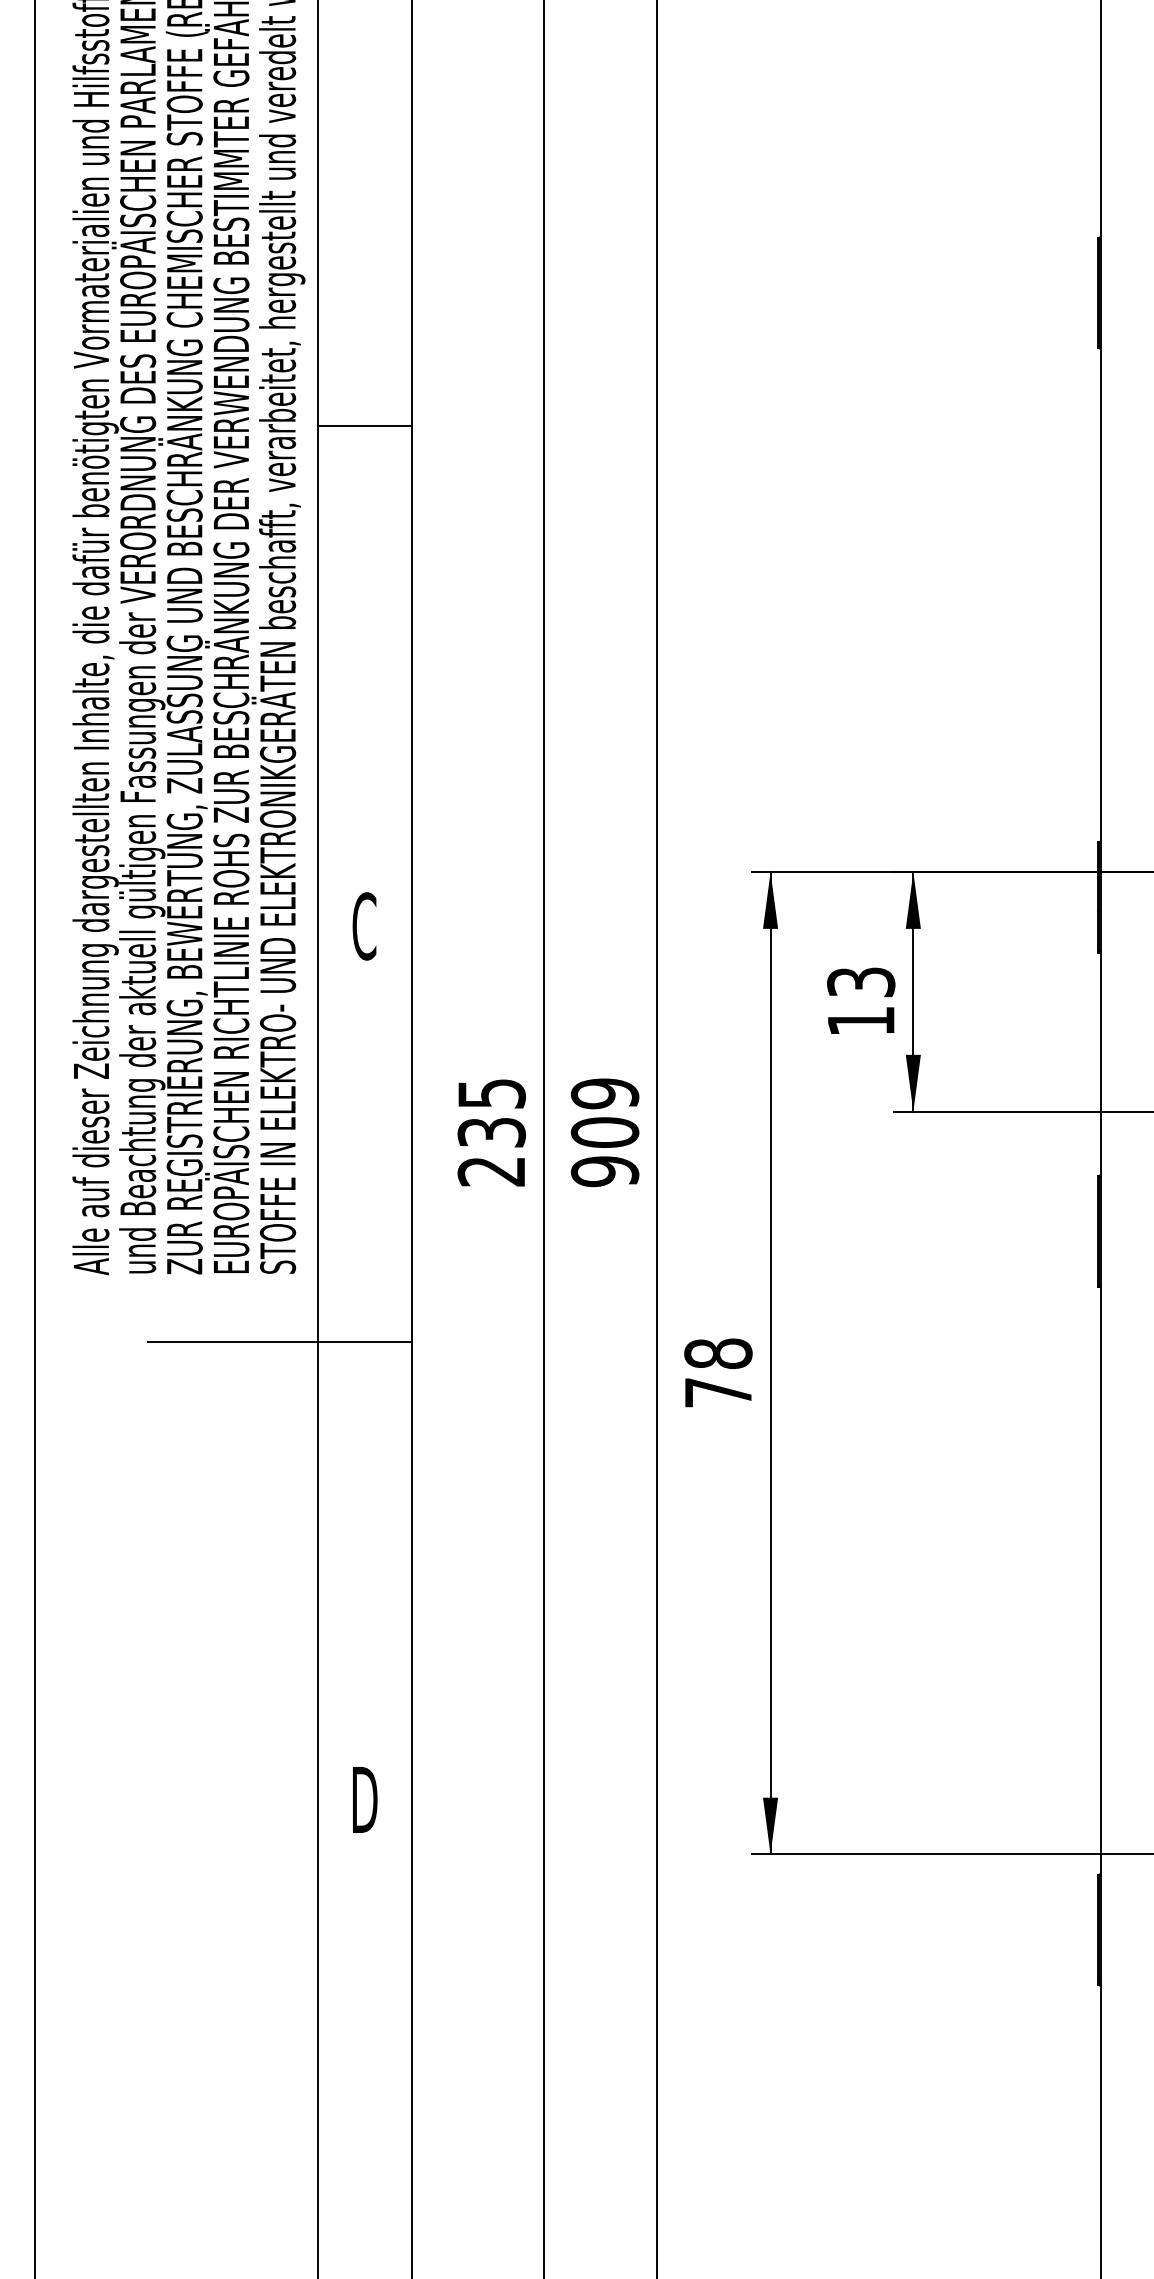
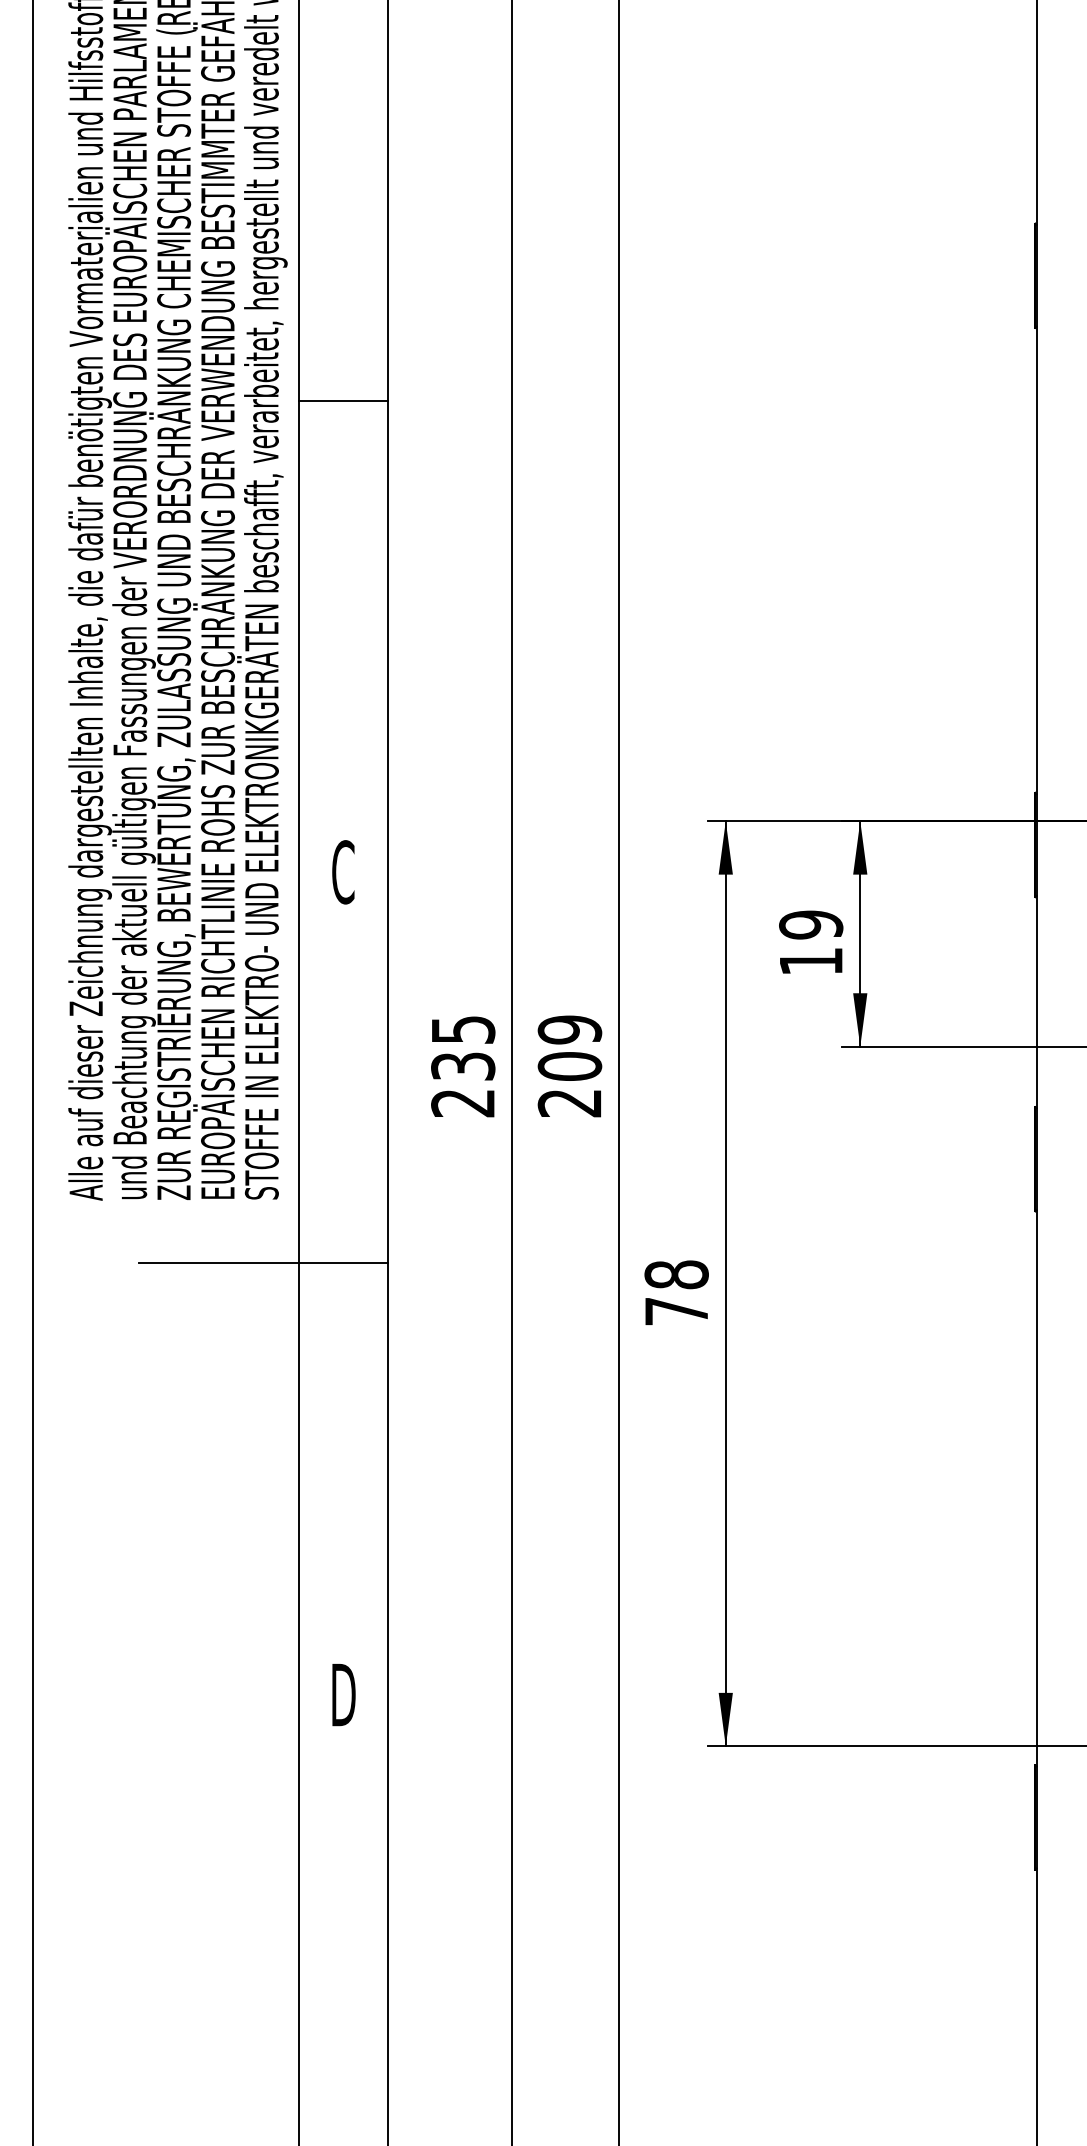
text: (861, 981) -> (811, 924), 13 -> 19
text: (604, 1171) -> (569, 1103), 909 -> 209

